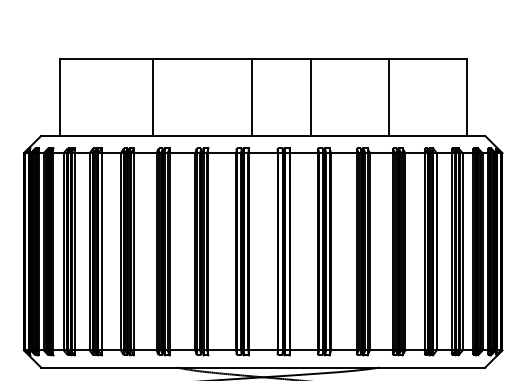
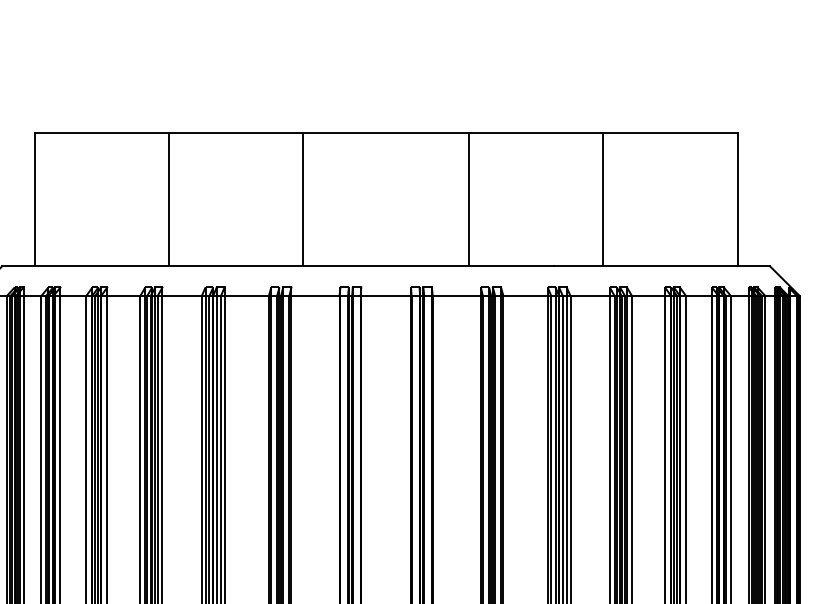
line: (152, 97) -> (168, 199), moved
line: (252, 97) -> (303, 199), moved

